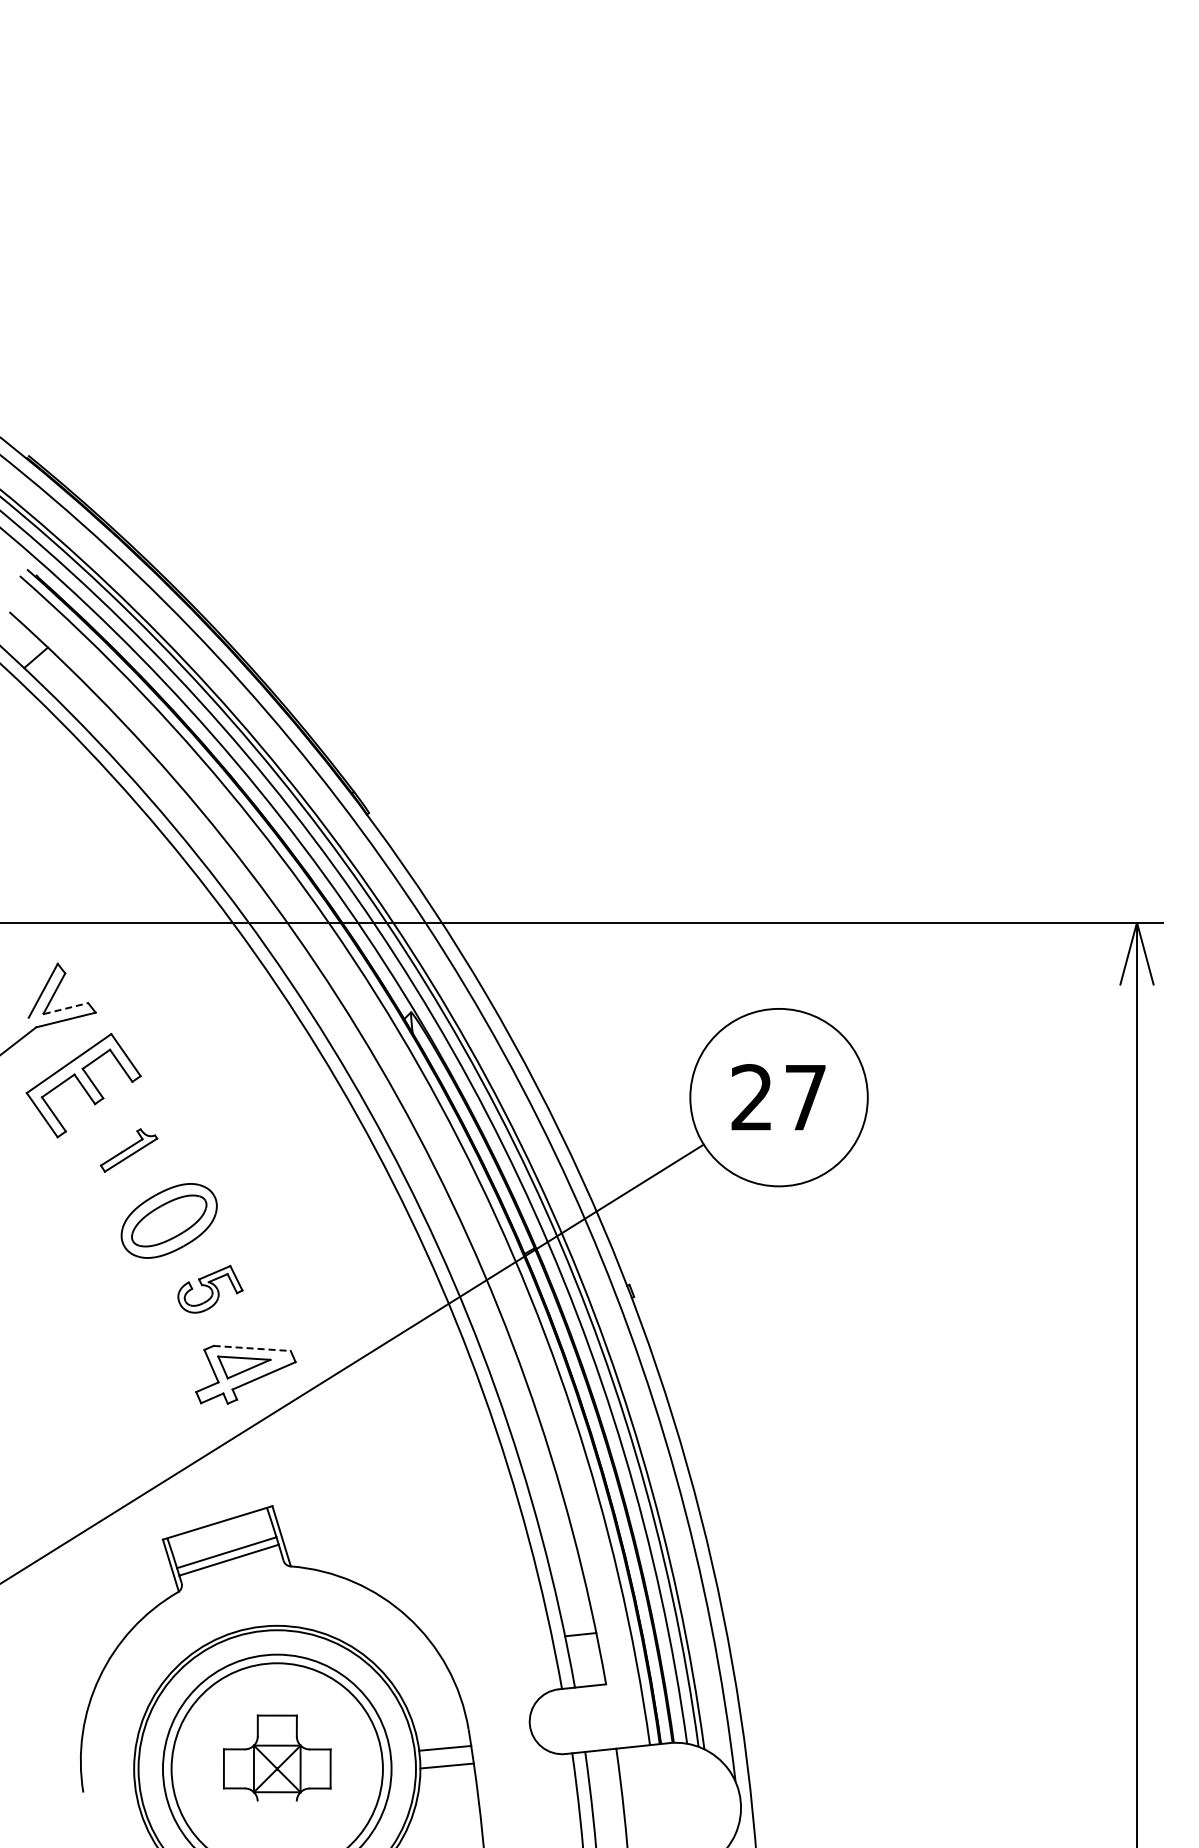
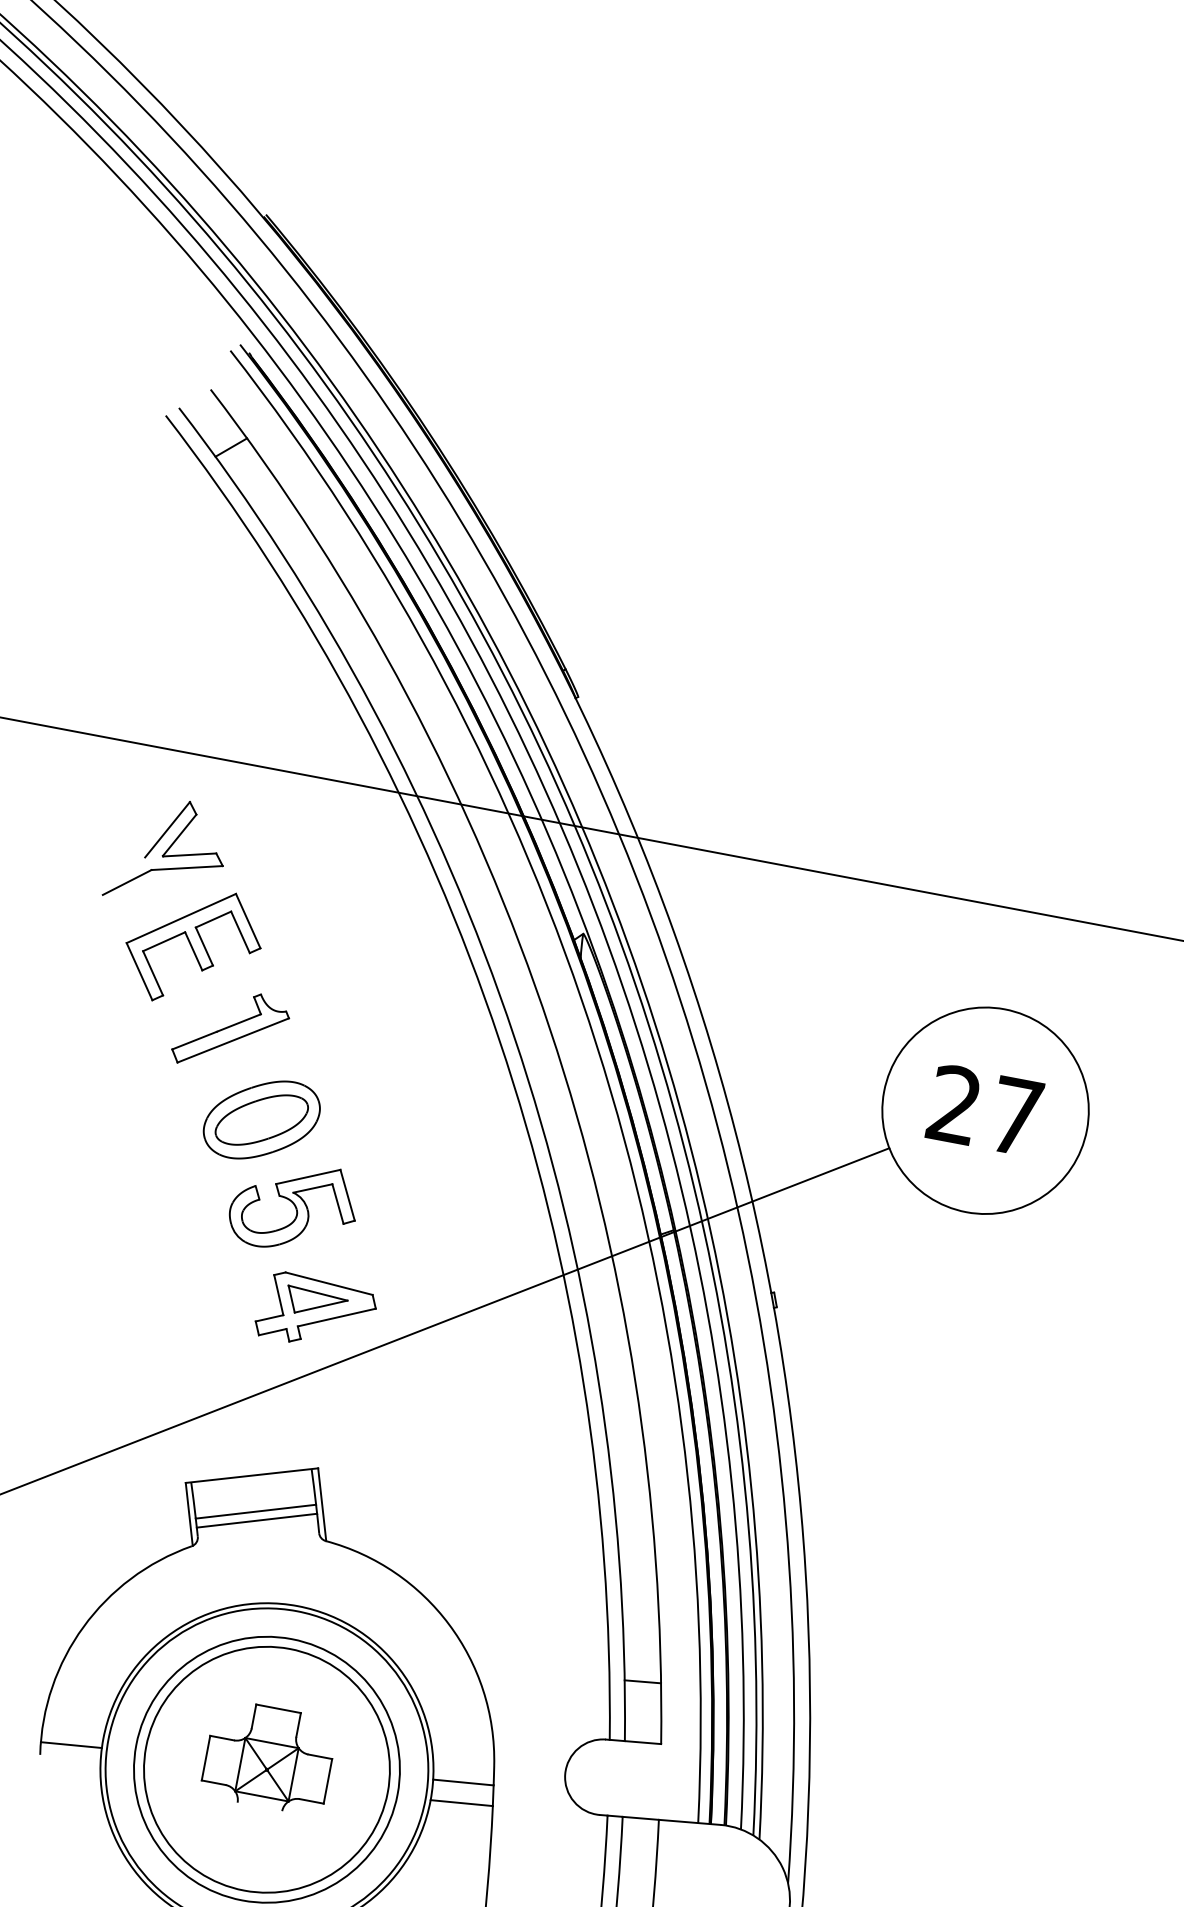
line: (66, 1008) -> (190, 854), dashed -> solid
part: (128, 1150) -> (230, 1030), size x1.67
part: (210, 1289) -> (294, 1207), size x1.67
line: (252, 1348) -> (329, 1283), dashed -> solid
line: (107, 1778) -> (70, 1744), added

